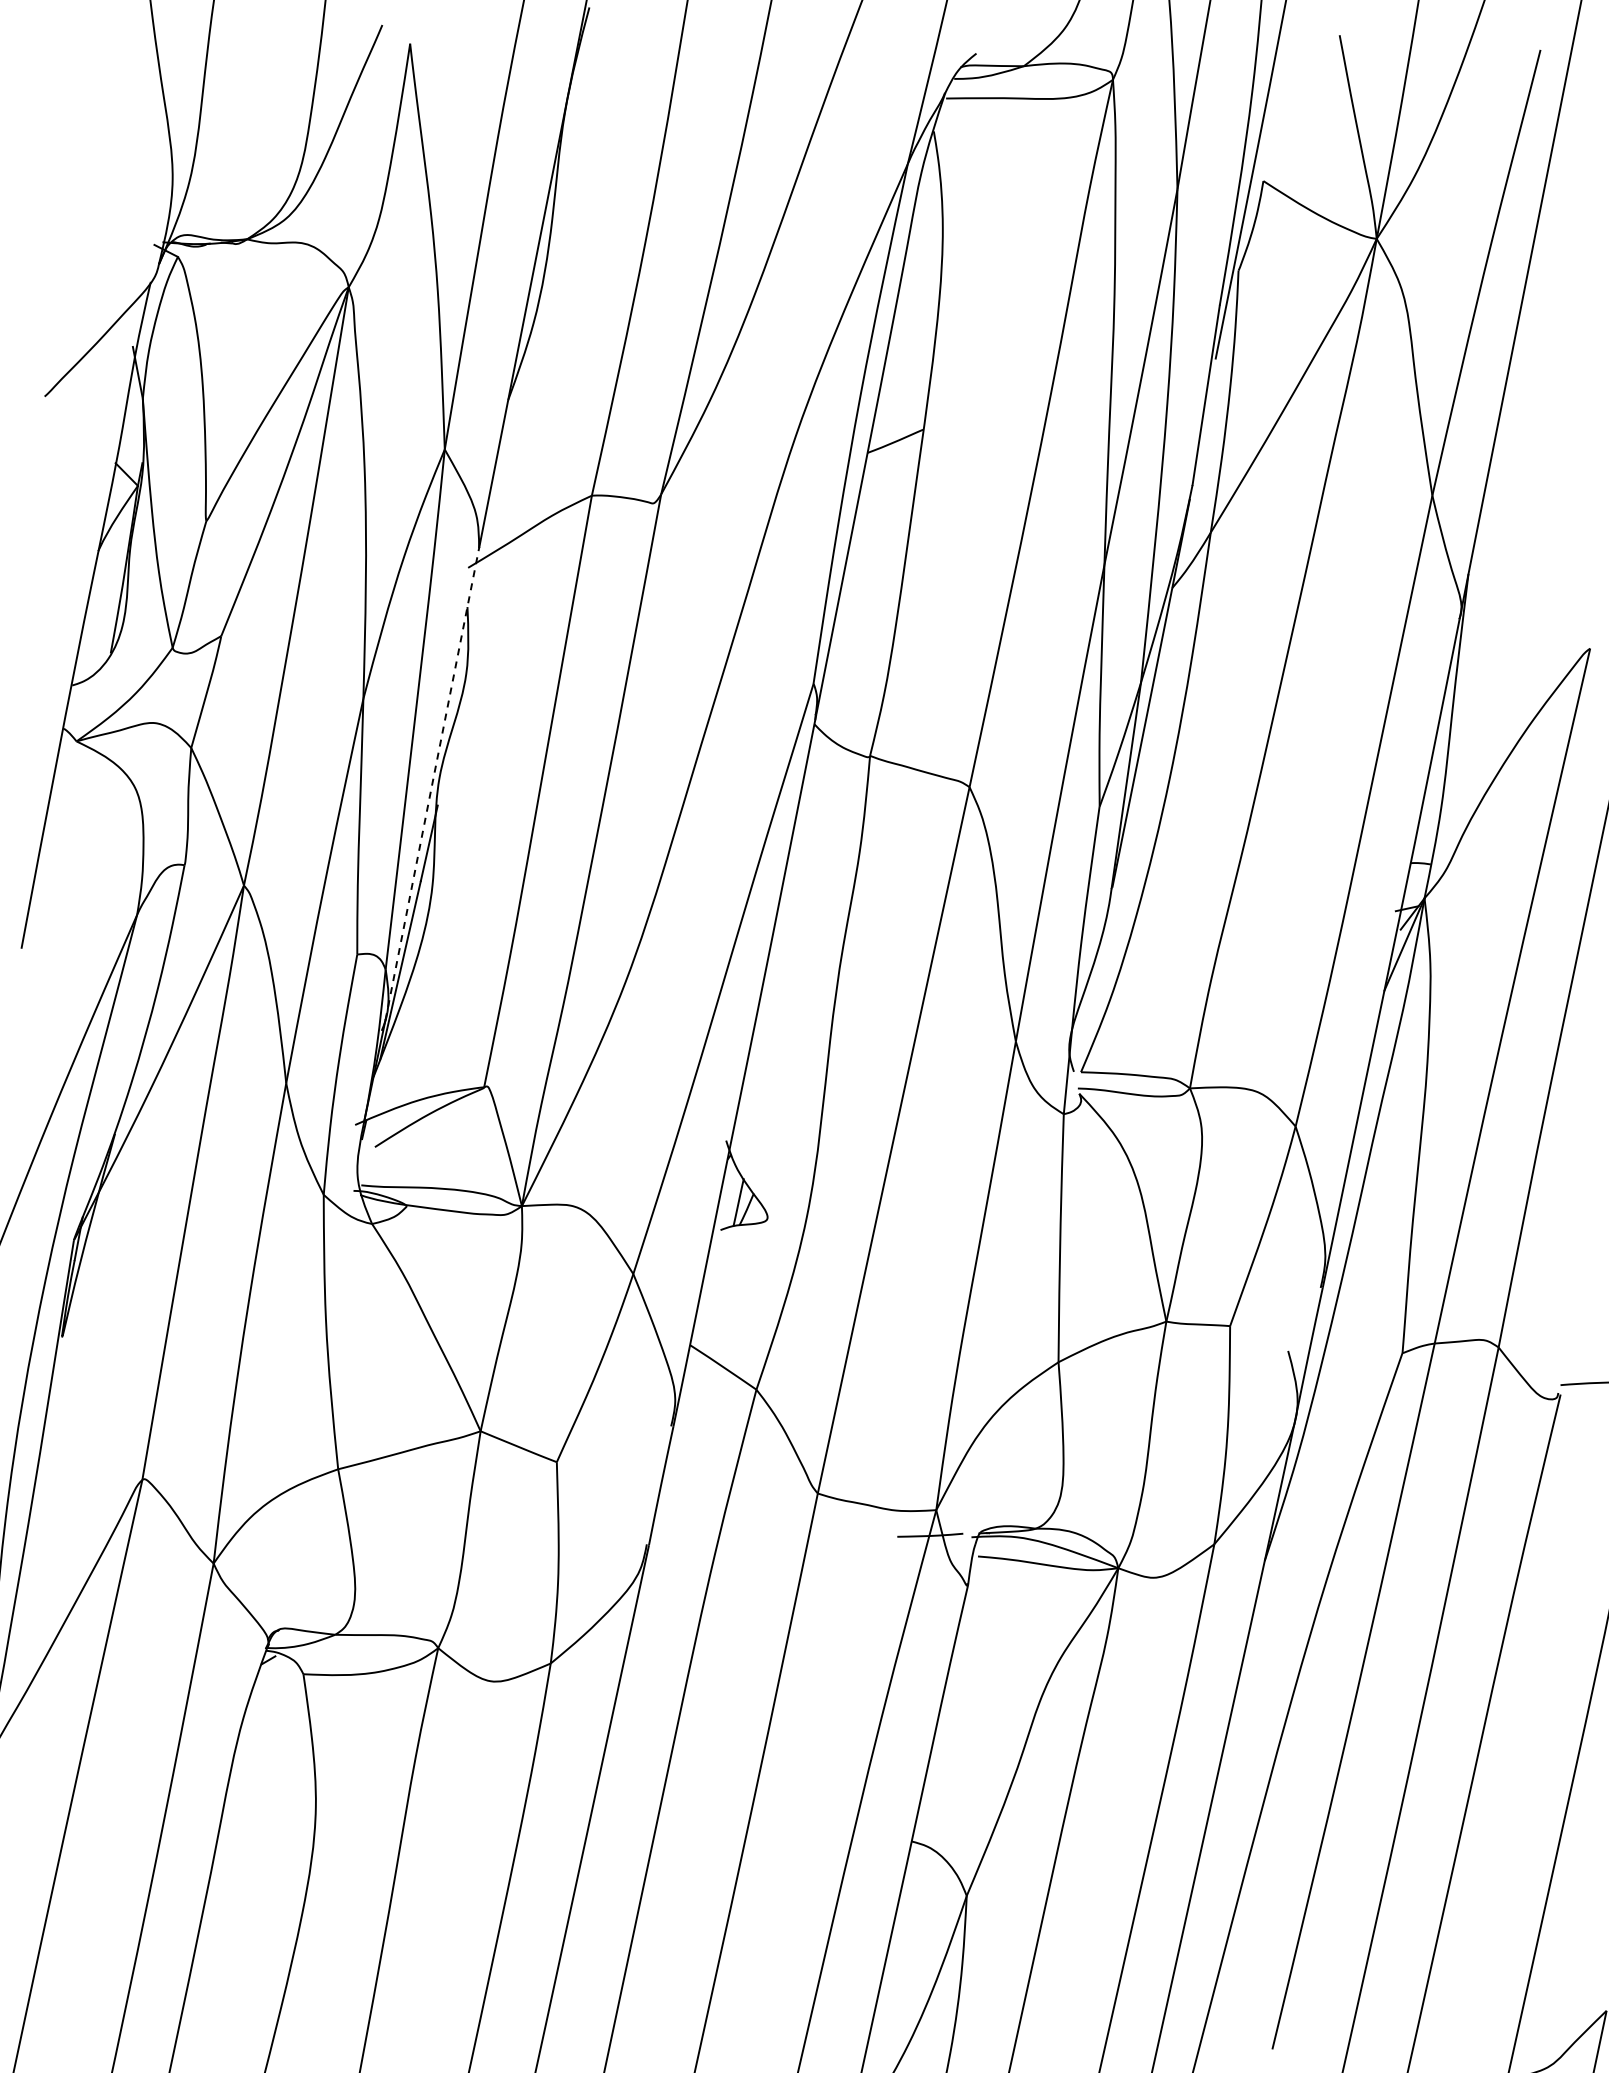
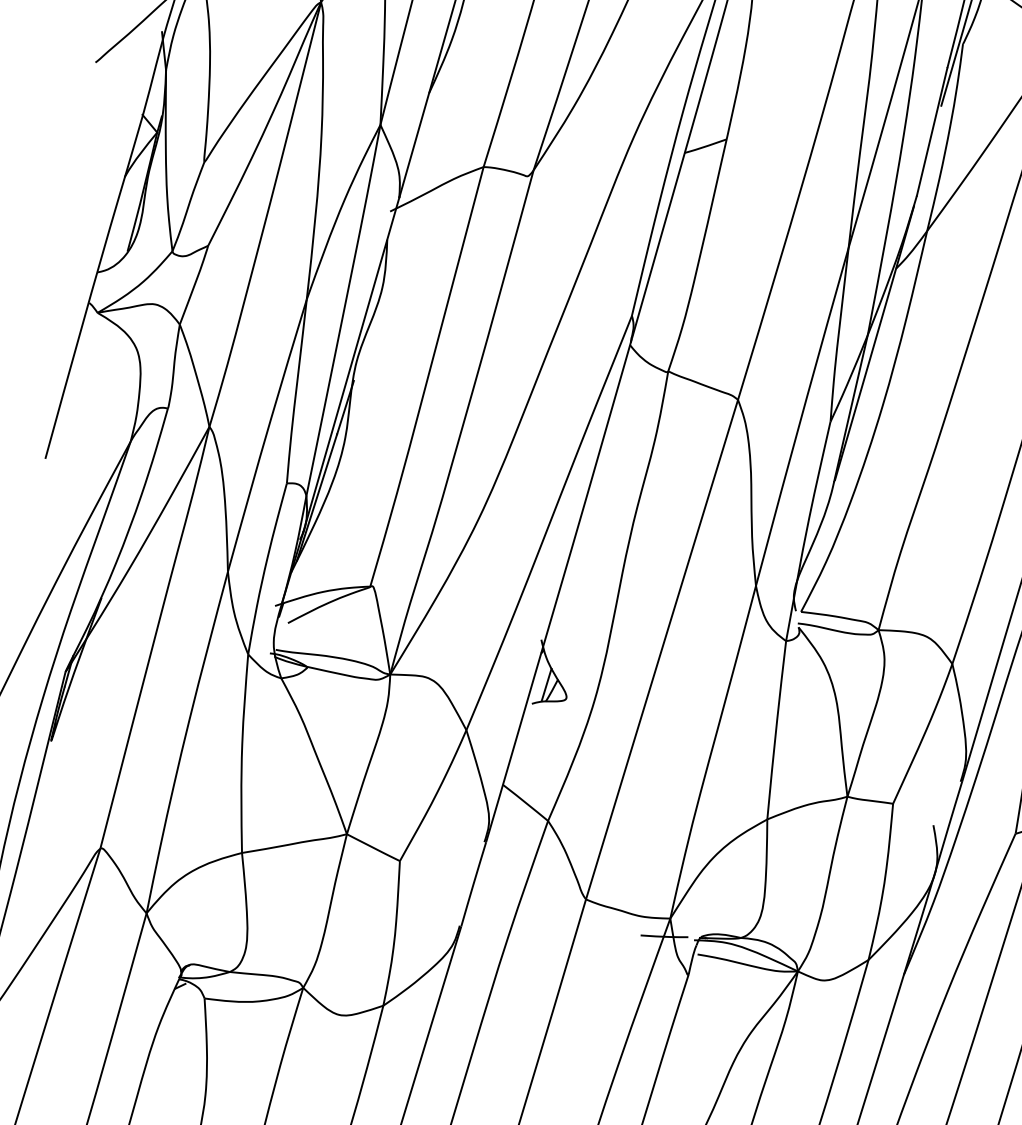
line: (432, 782) -> (351, 364), dashed -> solid

